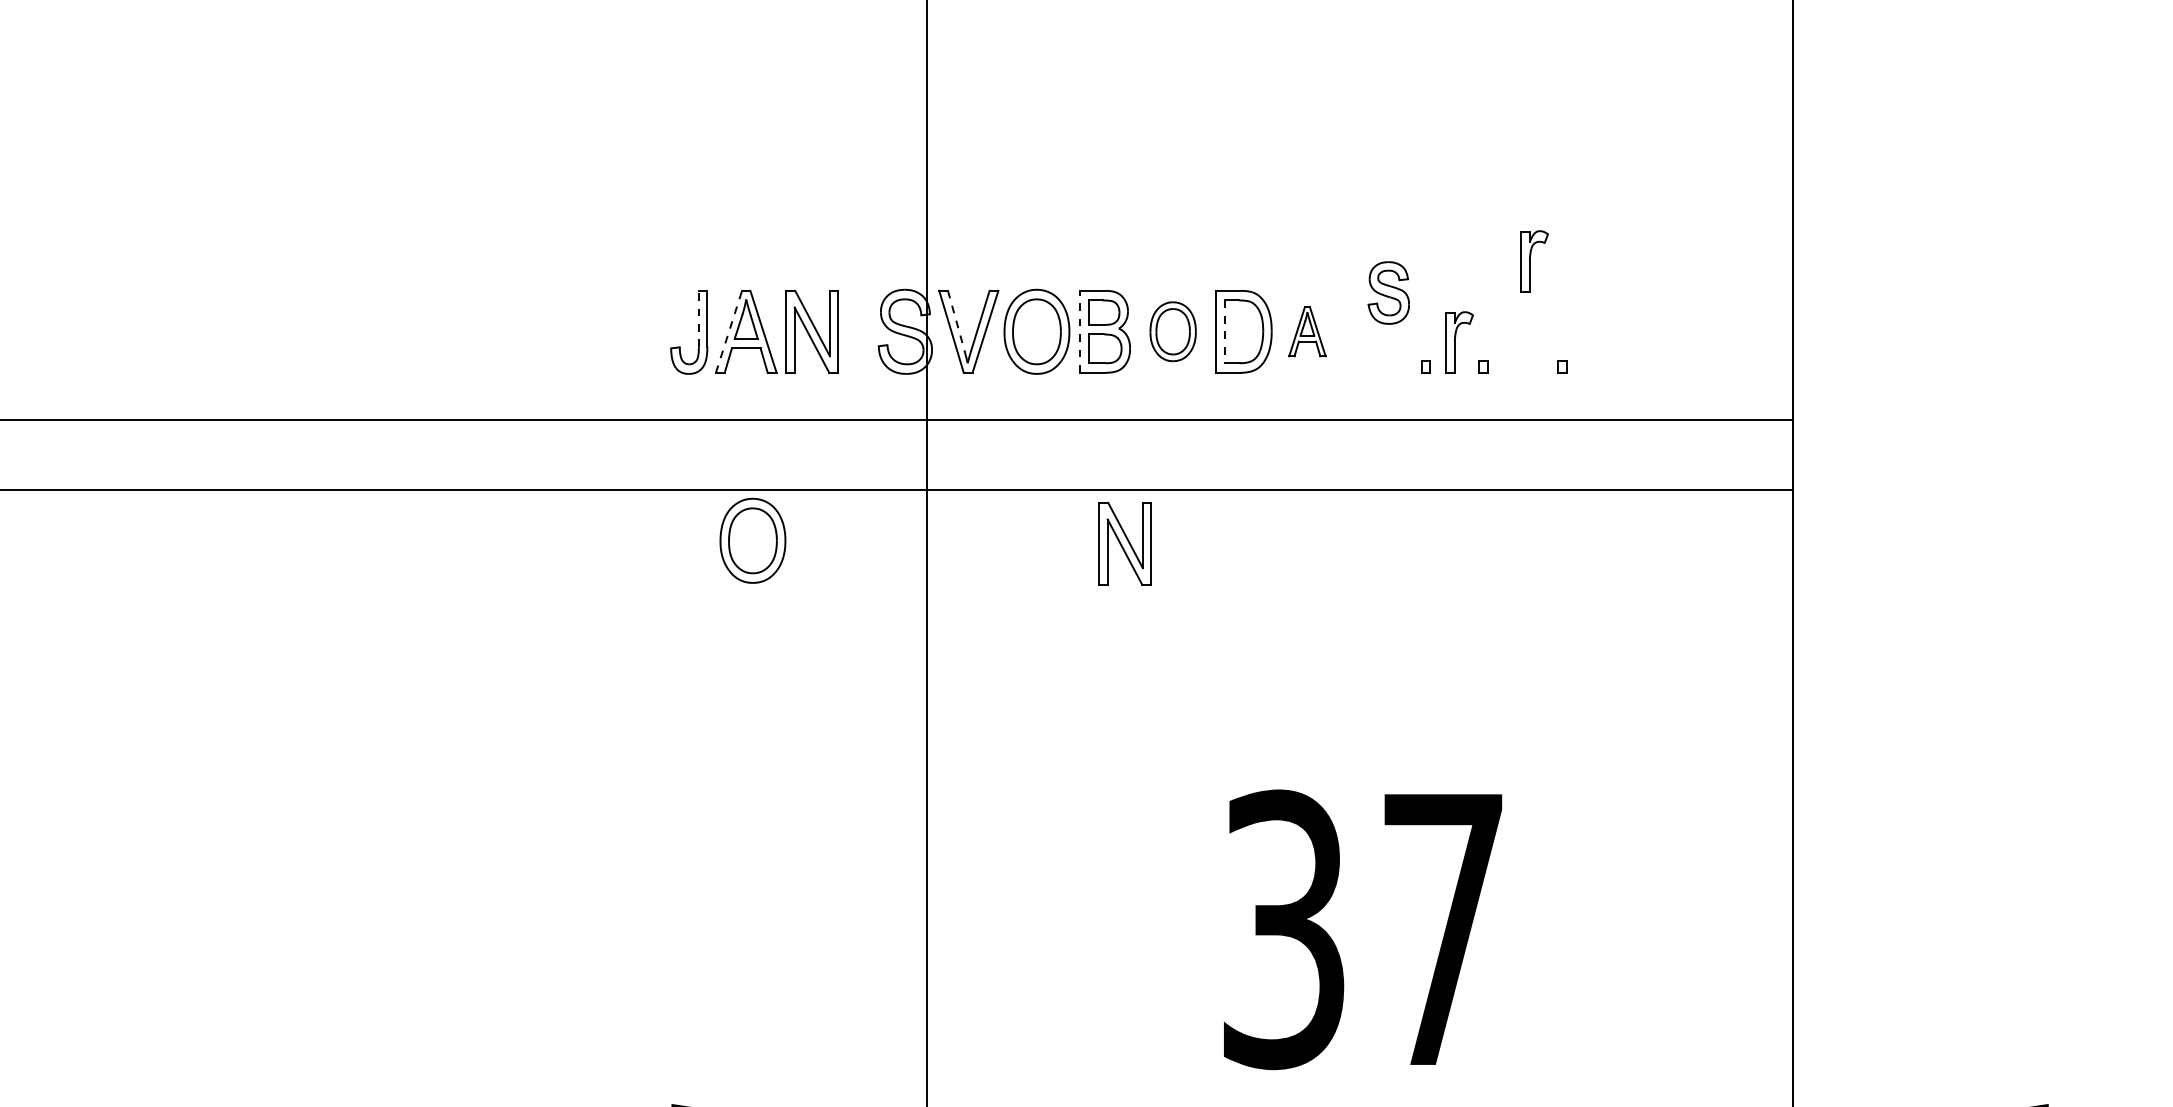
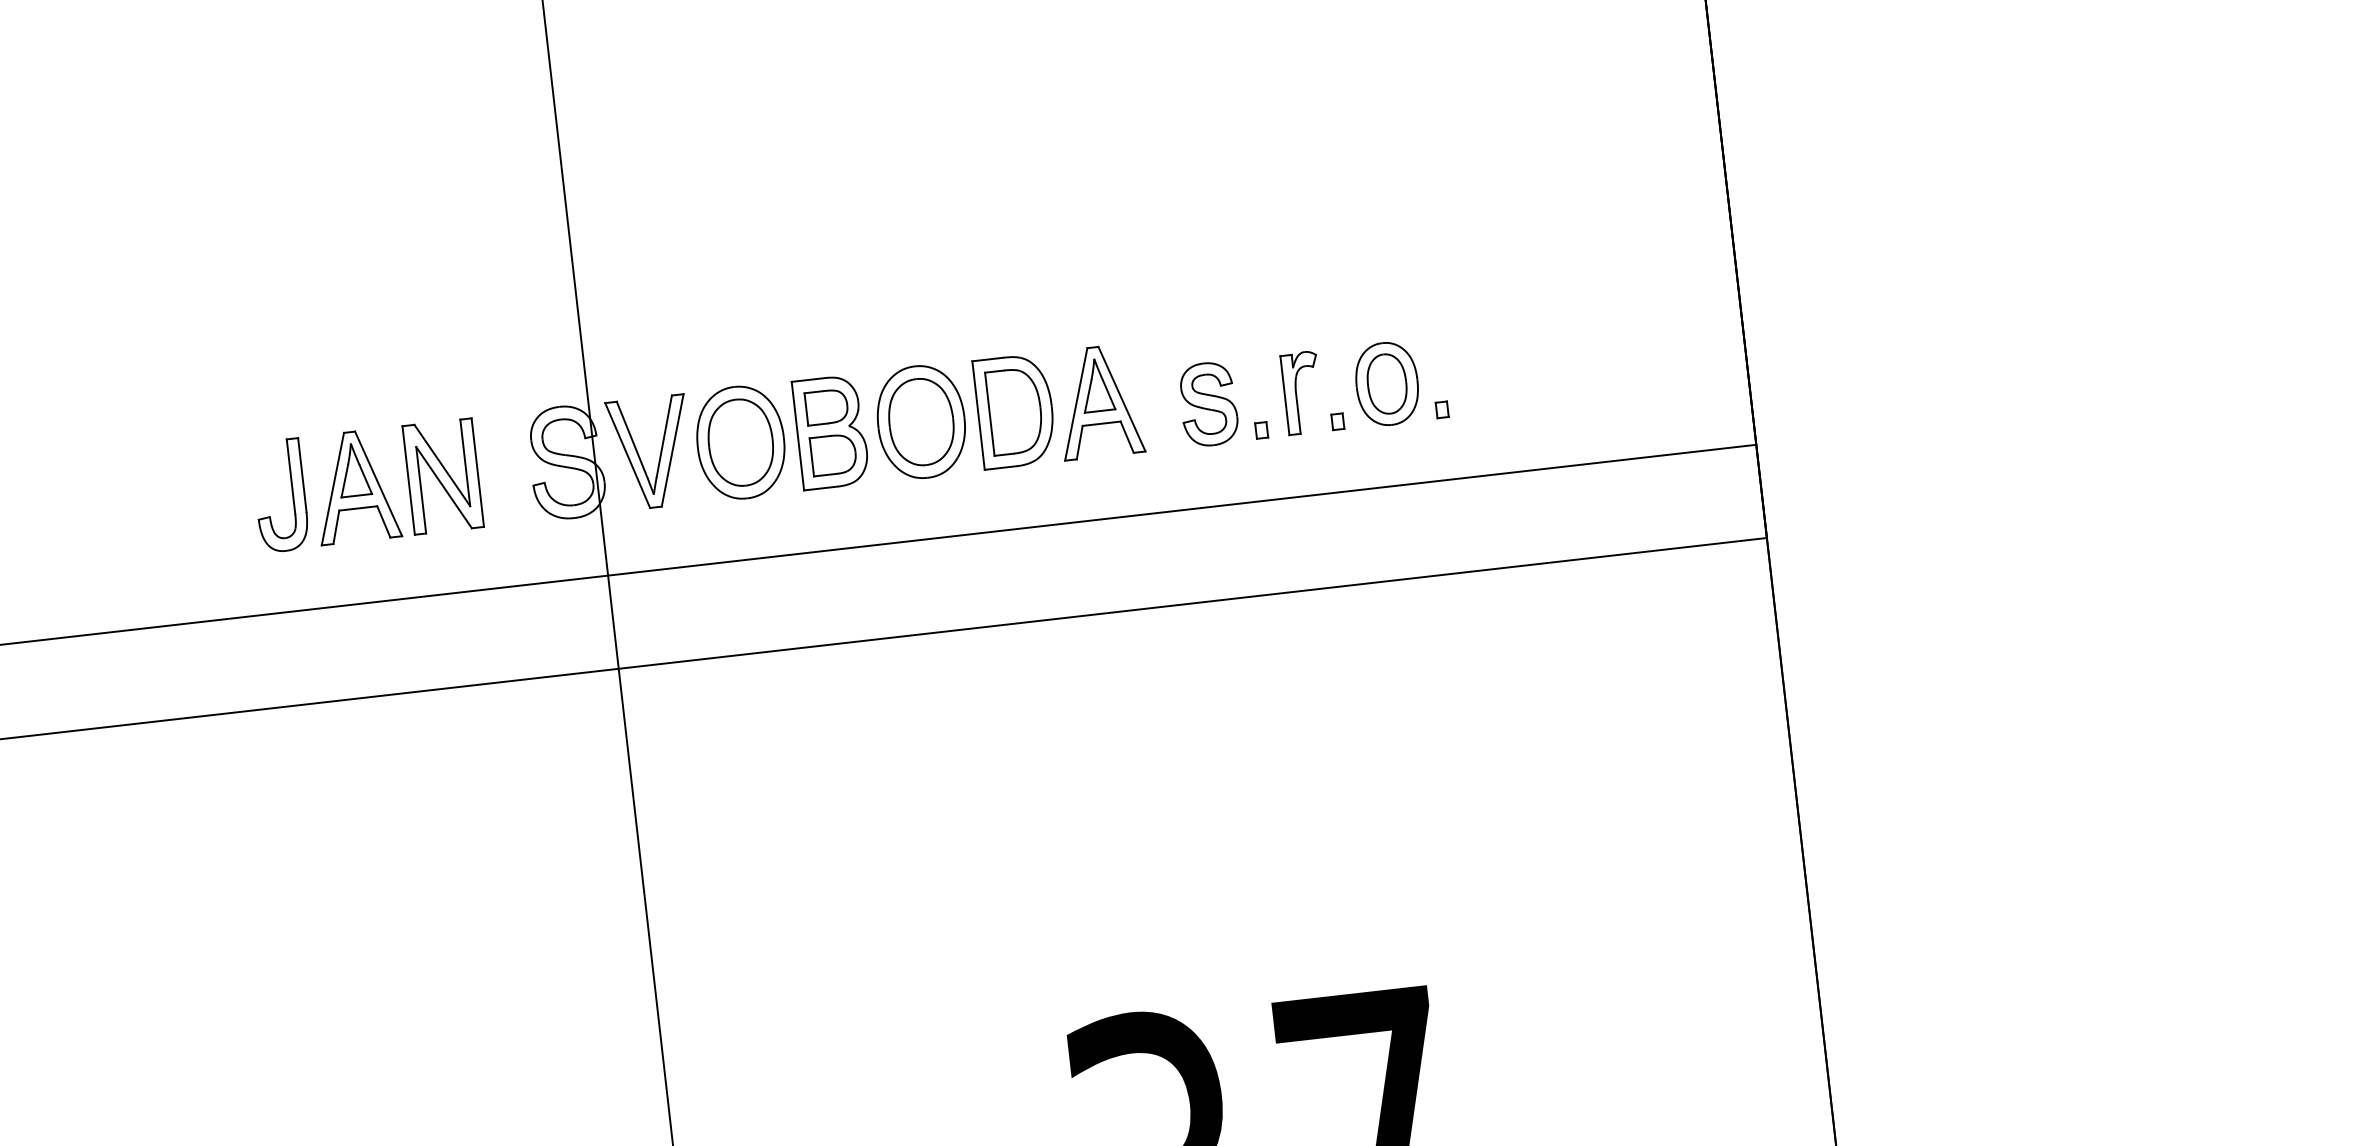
part: (1534, 261) -> (1389, 274), removed
part: (1388, 292) -> (1208, 403), moved
line: (698, 318) -> (290, 476), dashed -> solid
line: (956, 320) -> (632, 439), dashed -> solid
line: (729, 331) -> (333, 488), dashed -> solid
line: (1080, 331) -> (798, 435), dashed -> solid
part: (1172, 331) -> (920, 421), size x1.43
part: (1307, 331) -> (1099, 401), size x1.67
line: (1224, 332) -> (989, 415), dashed -> solid
part: (1523, 342) -> (1386, 383), added
part: (752, 540) -> (395, 761), removed
part: (1124, 543) -> (888, 709), removed

